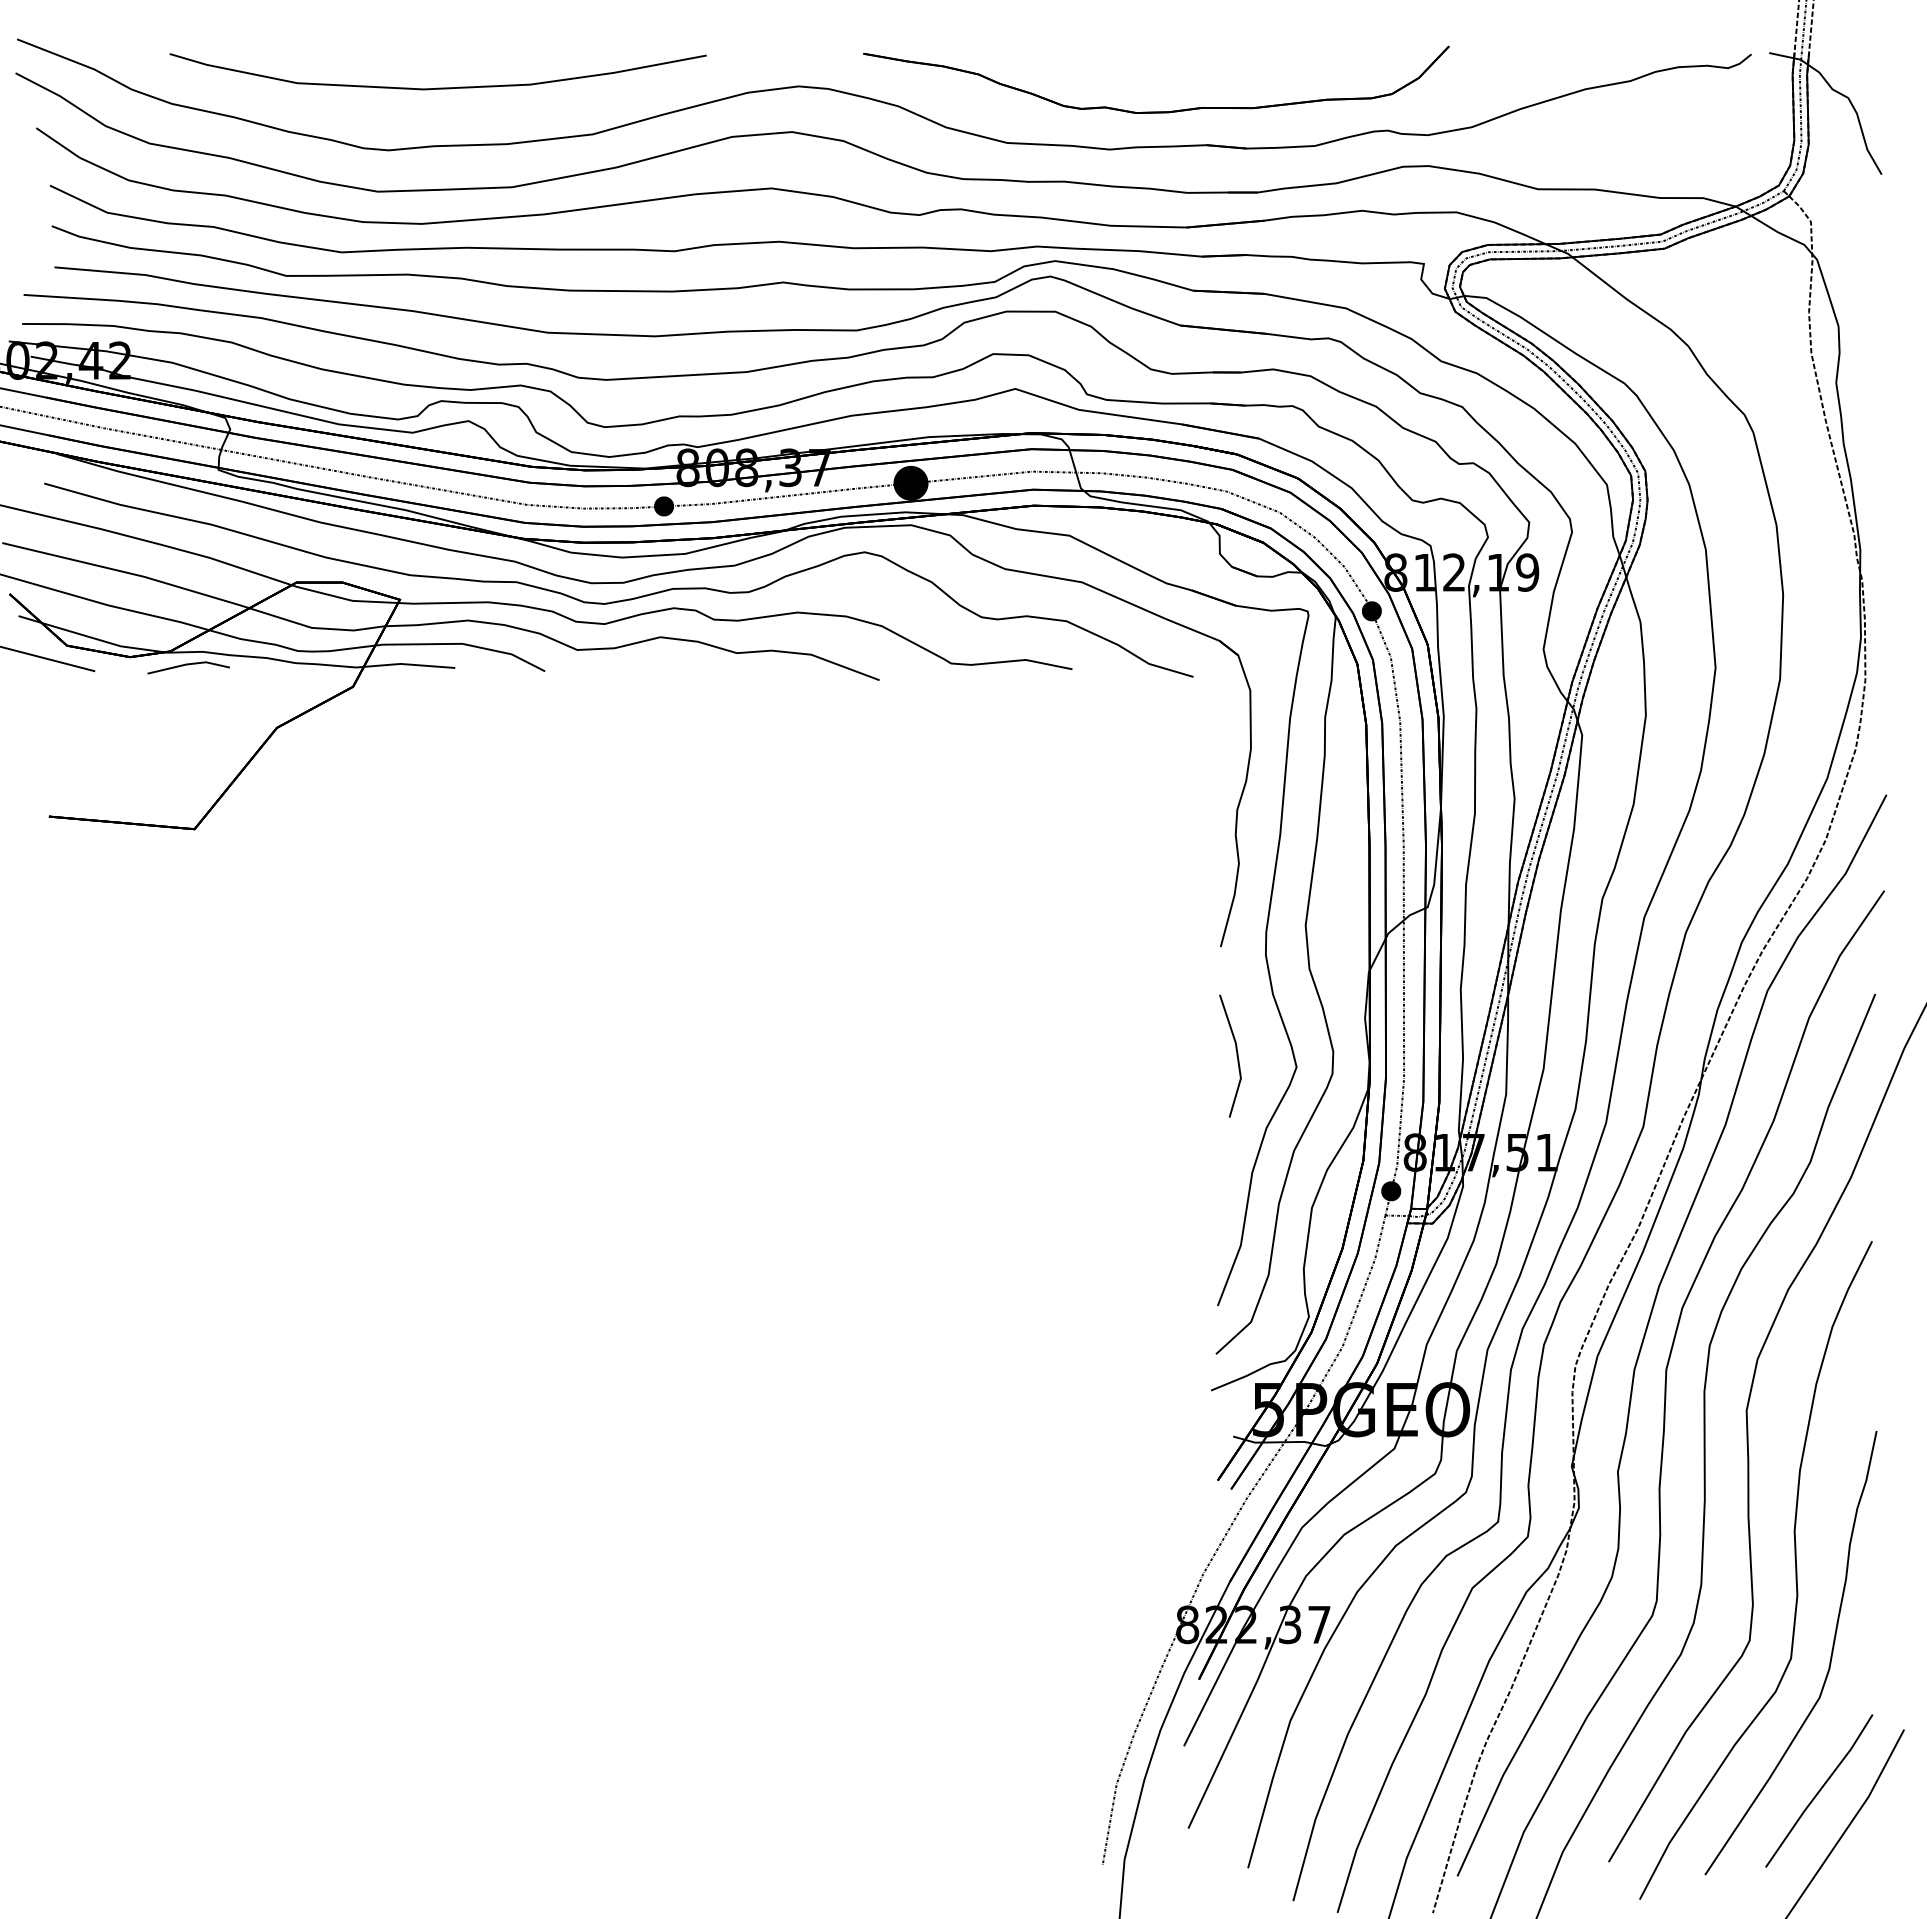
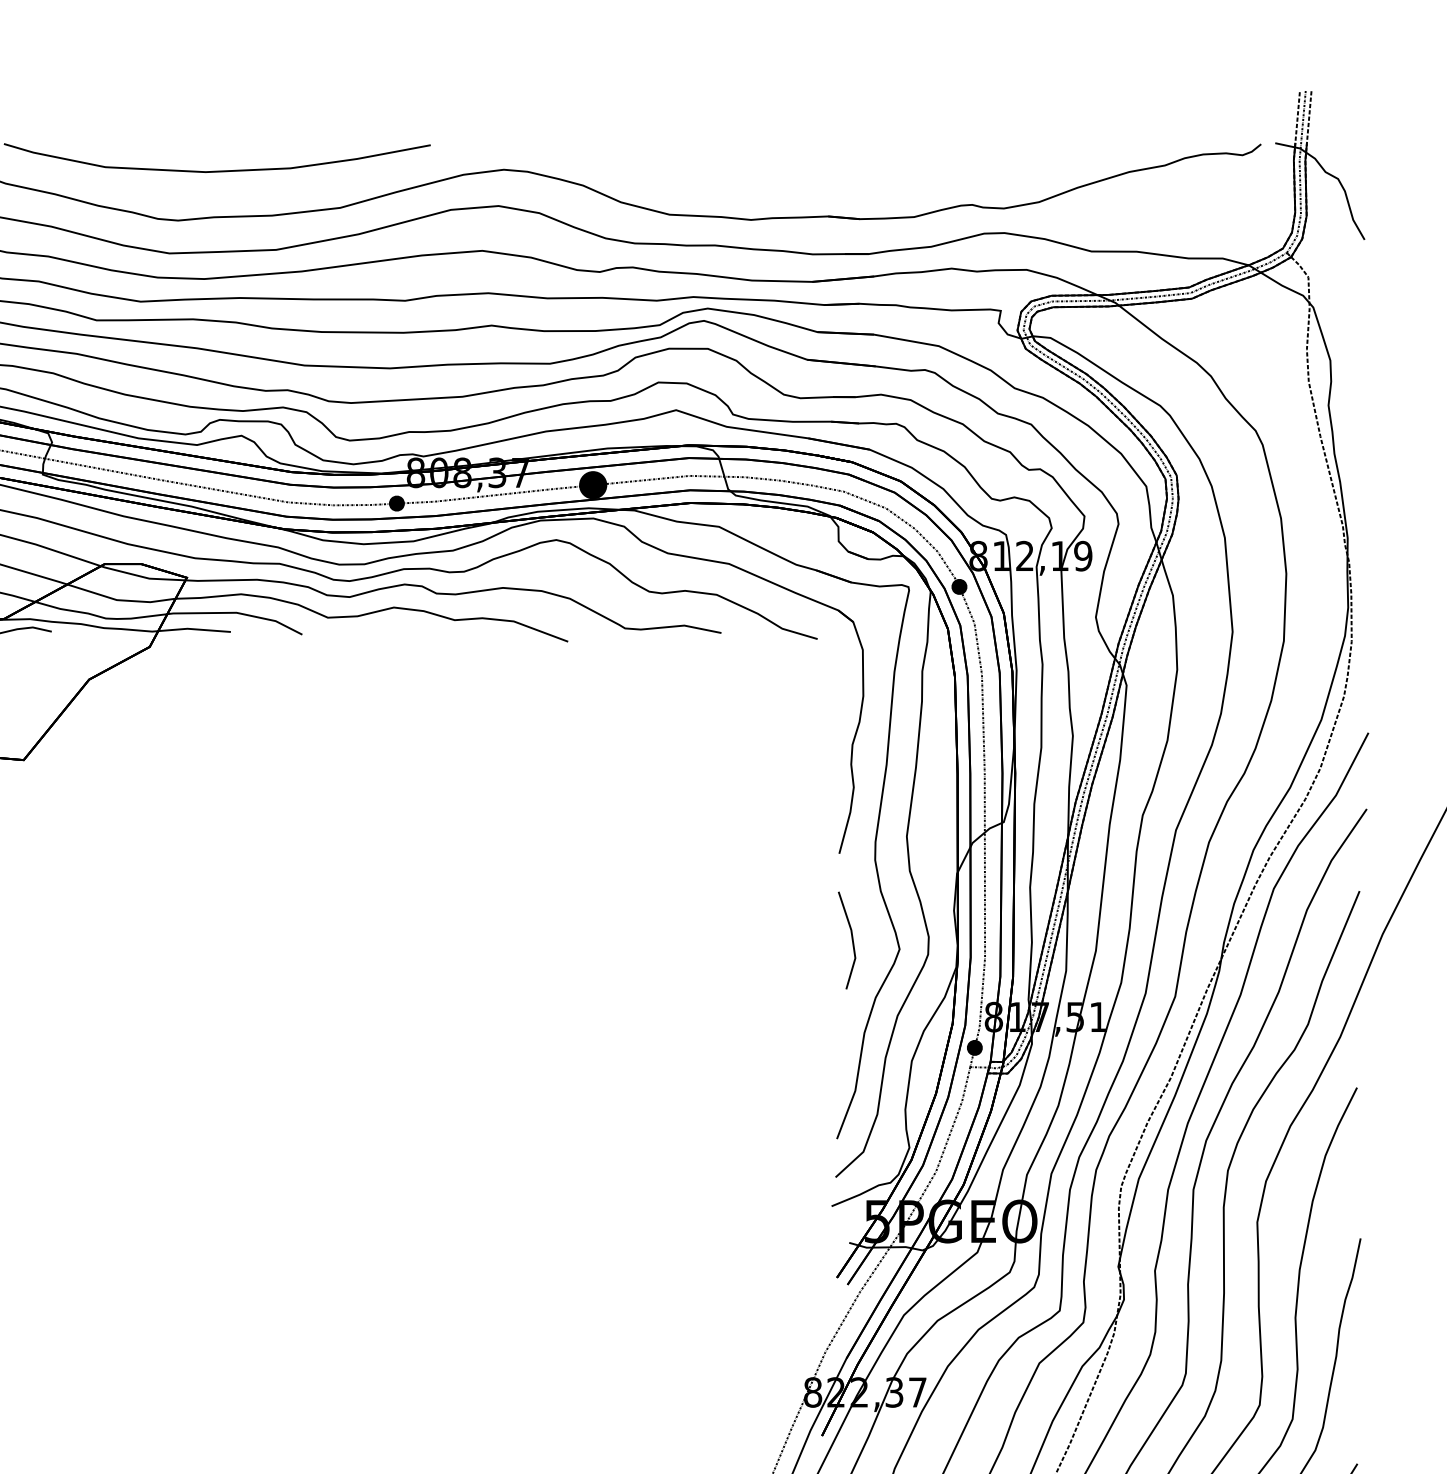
part: (1156, 111) -> (788, 189), removed

